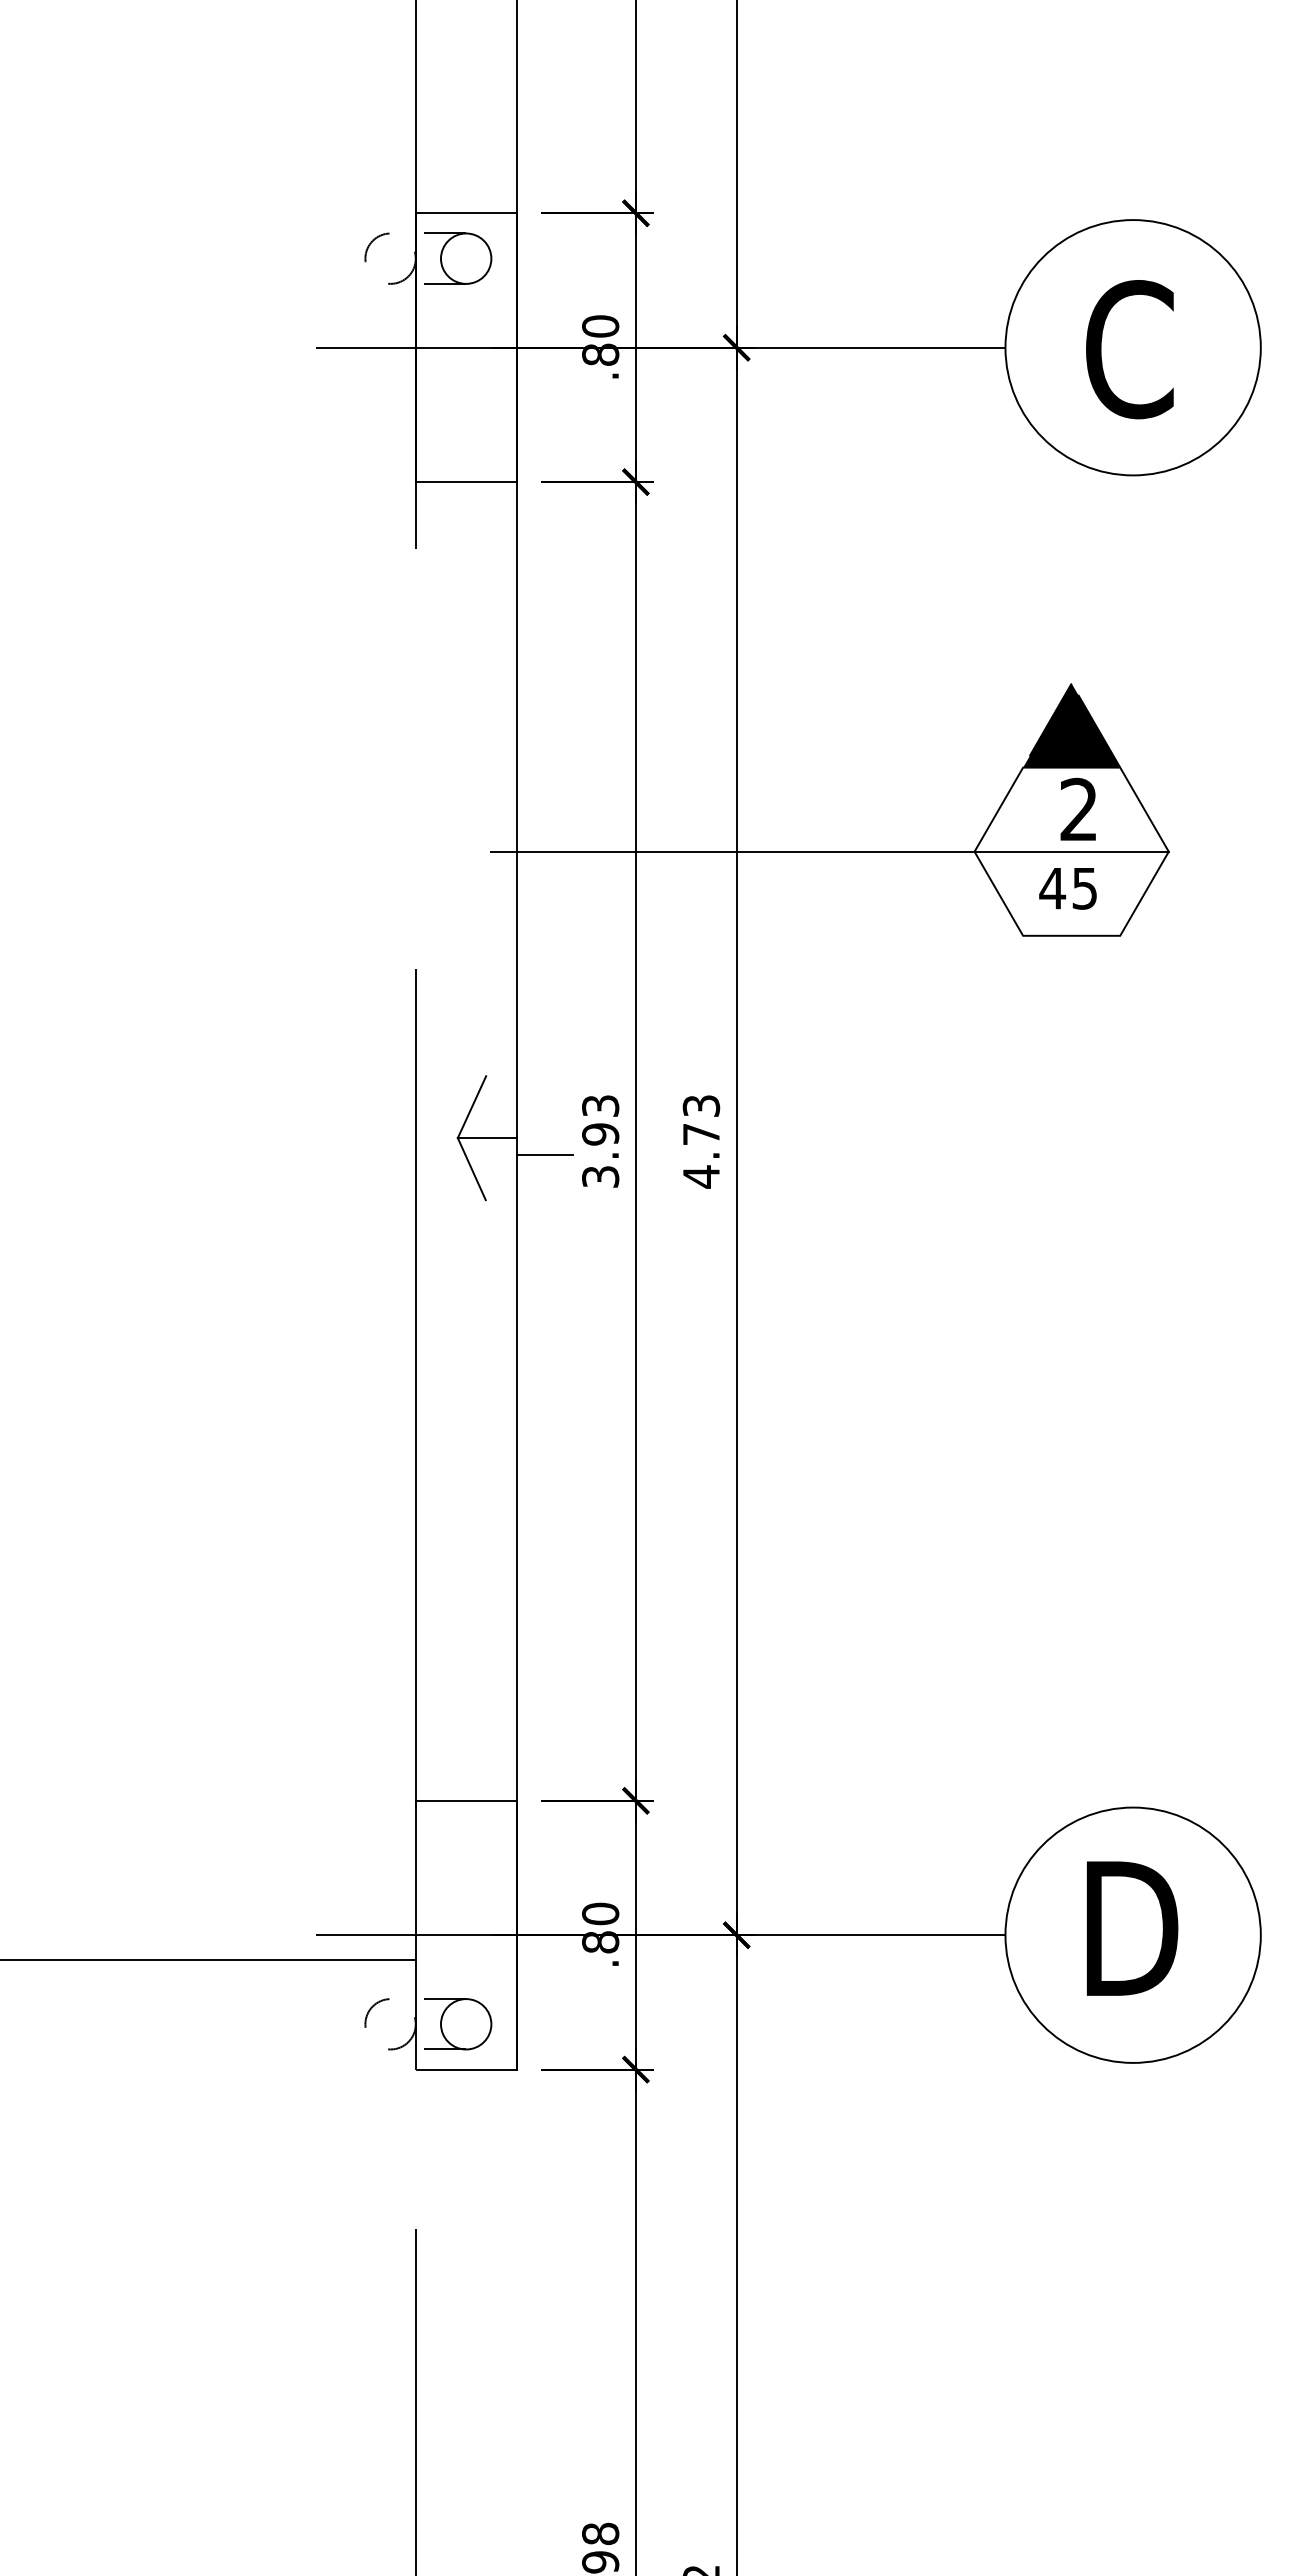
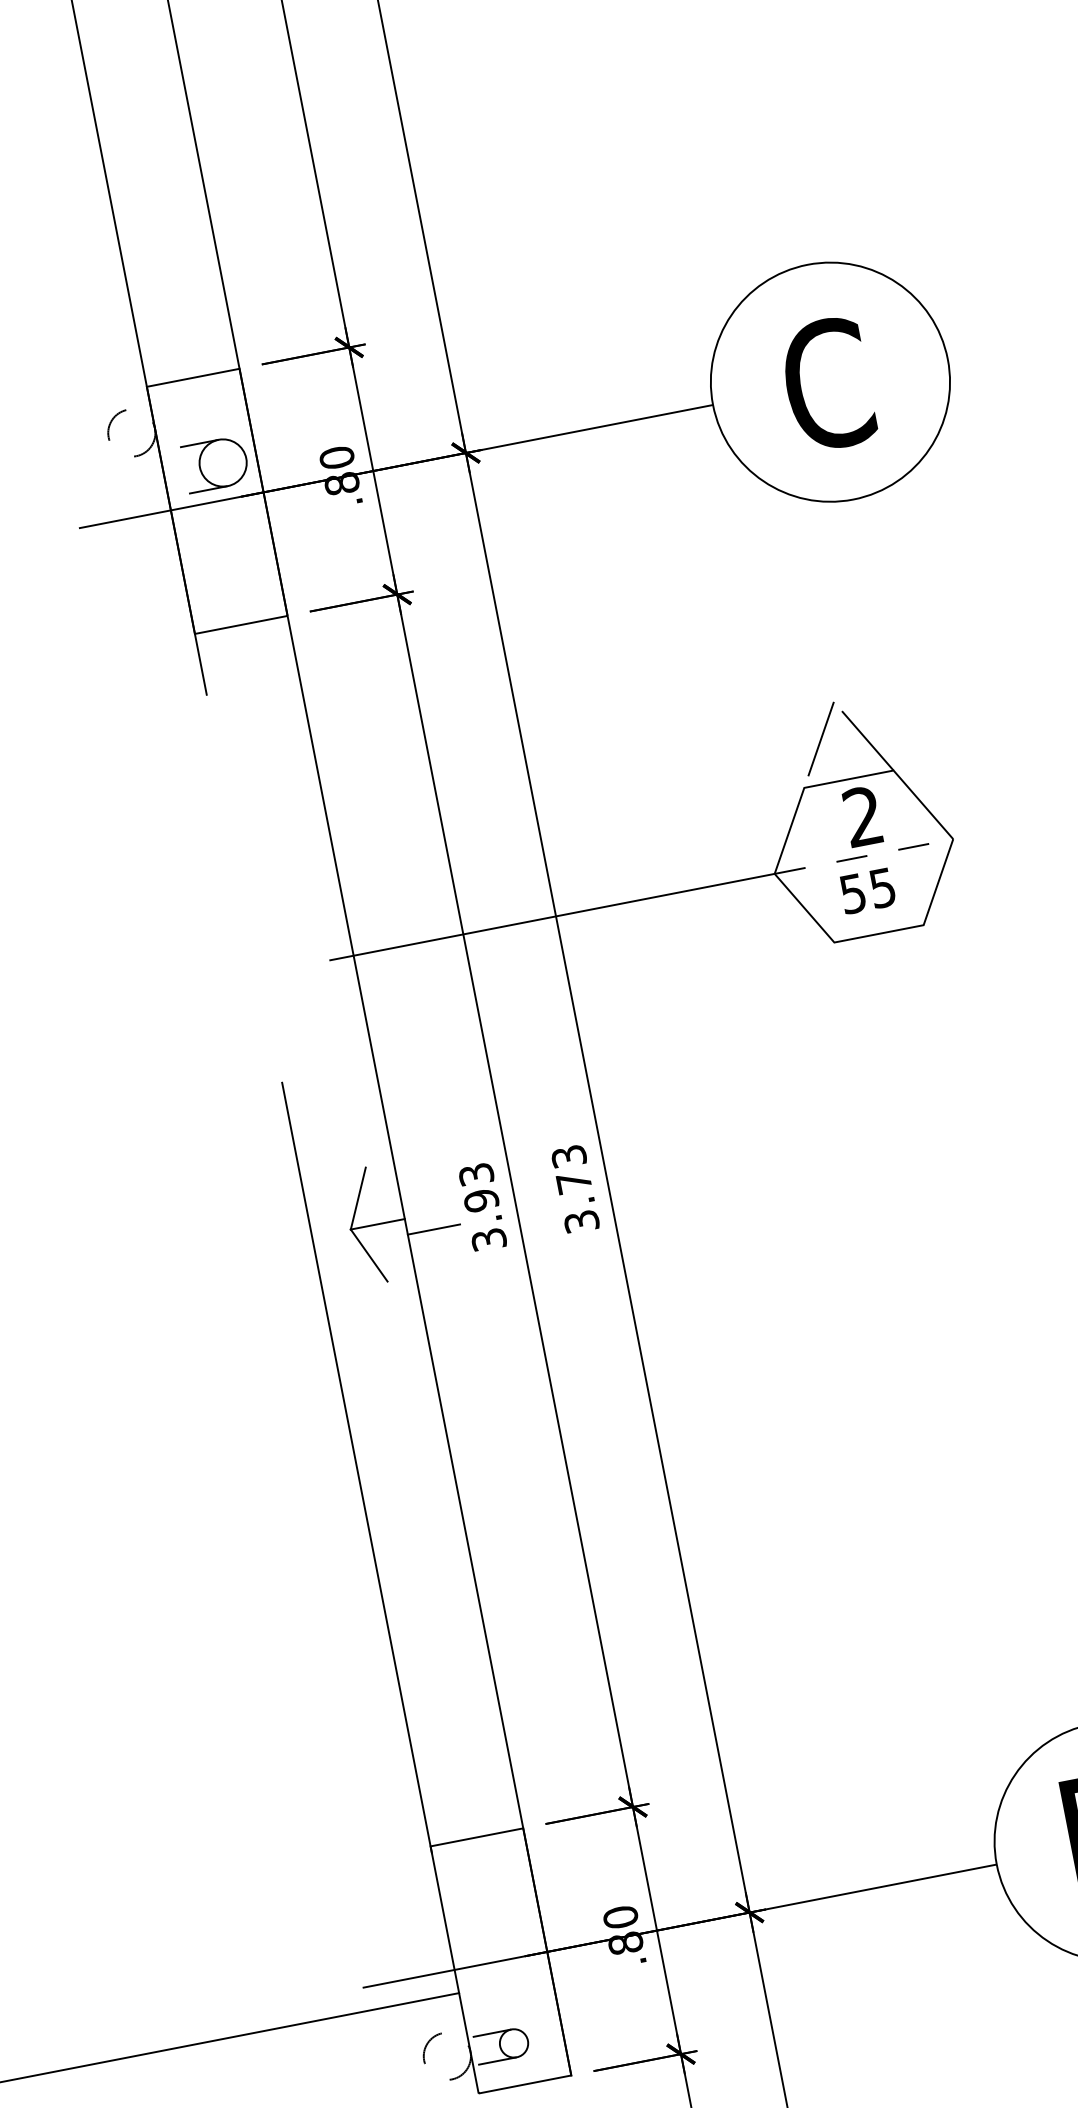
part: (458, 258) -> (216, 464), moved
fill: (1071, 725) -> (841, 740), removed
line: (1072, 851) -> (864, 856), solid -> dashed
text: (1052, 888) -> (852, 893), 45 -> 55
text: (701, 1176) -> (581, 1221), 4.73 -> 3.73
part: (458, 2024) -> (509, 2044), size x0.6

